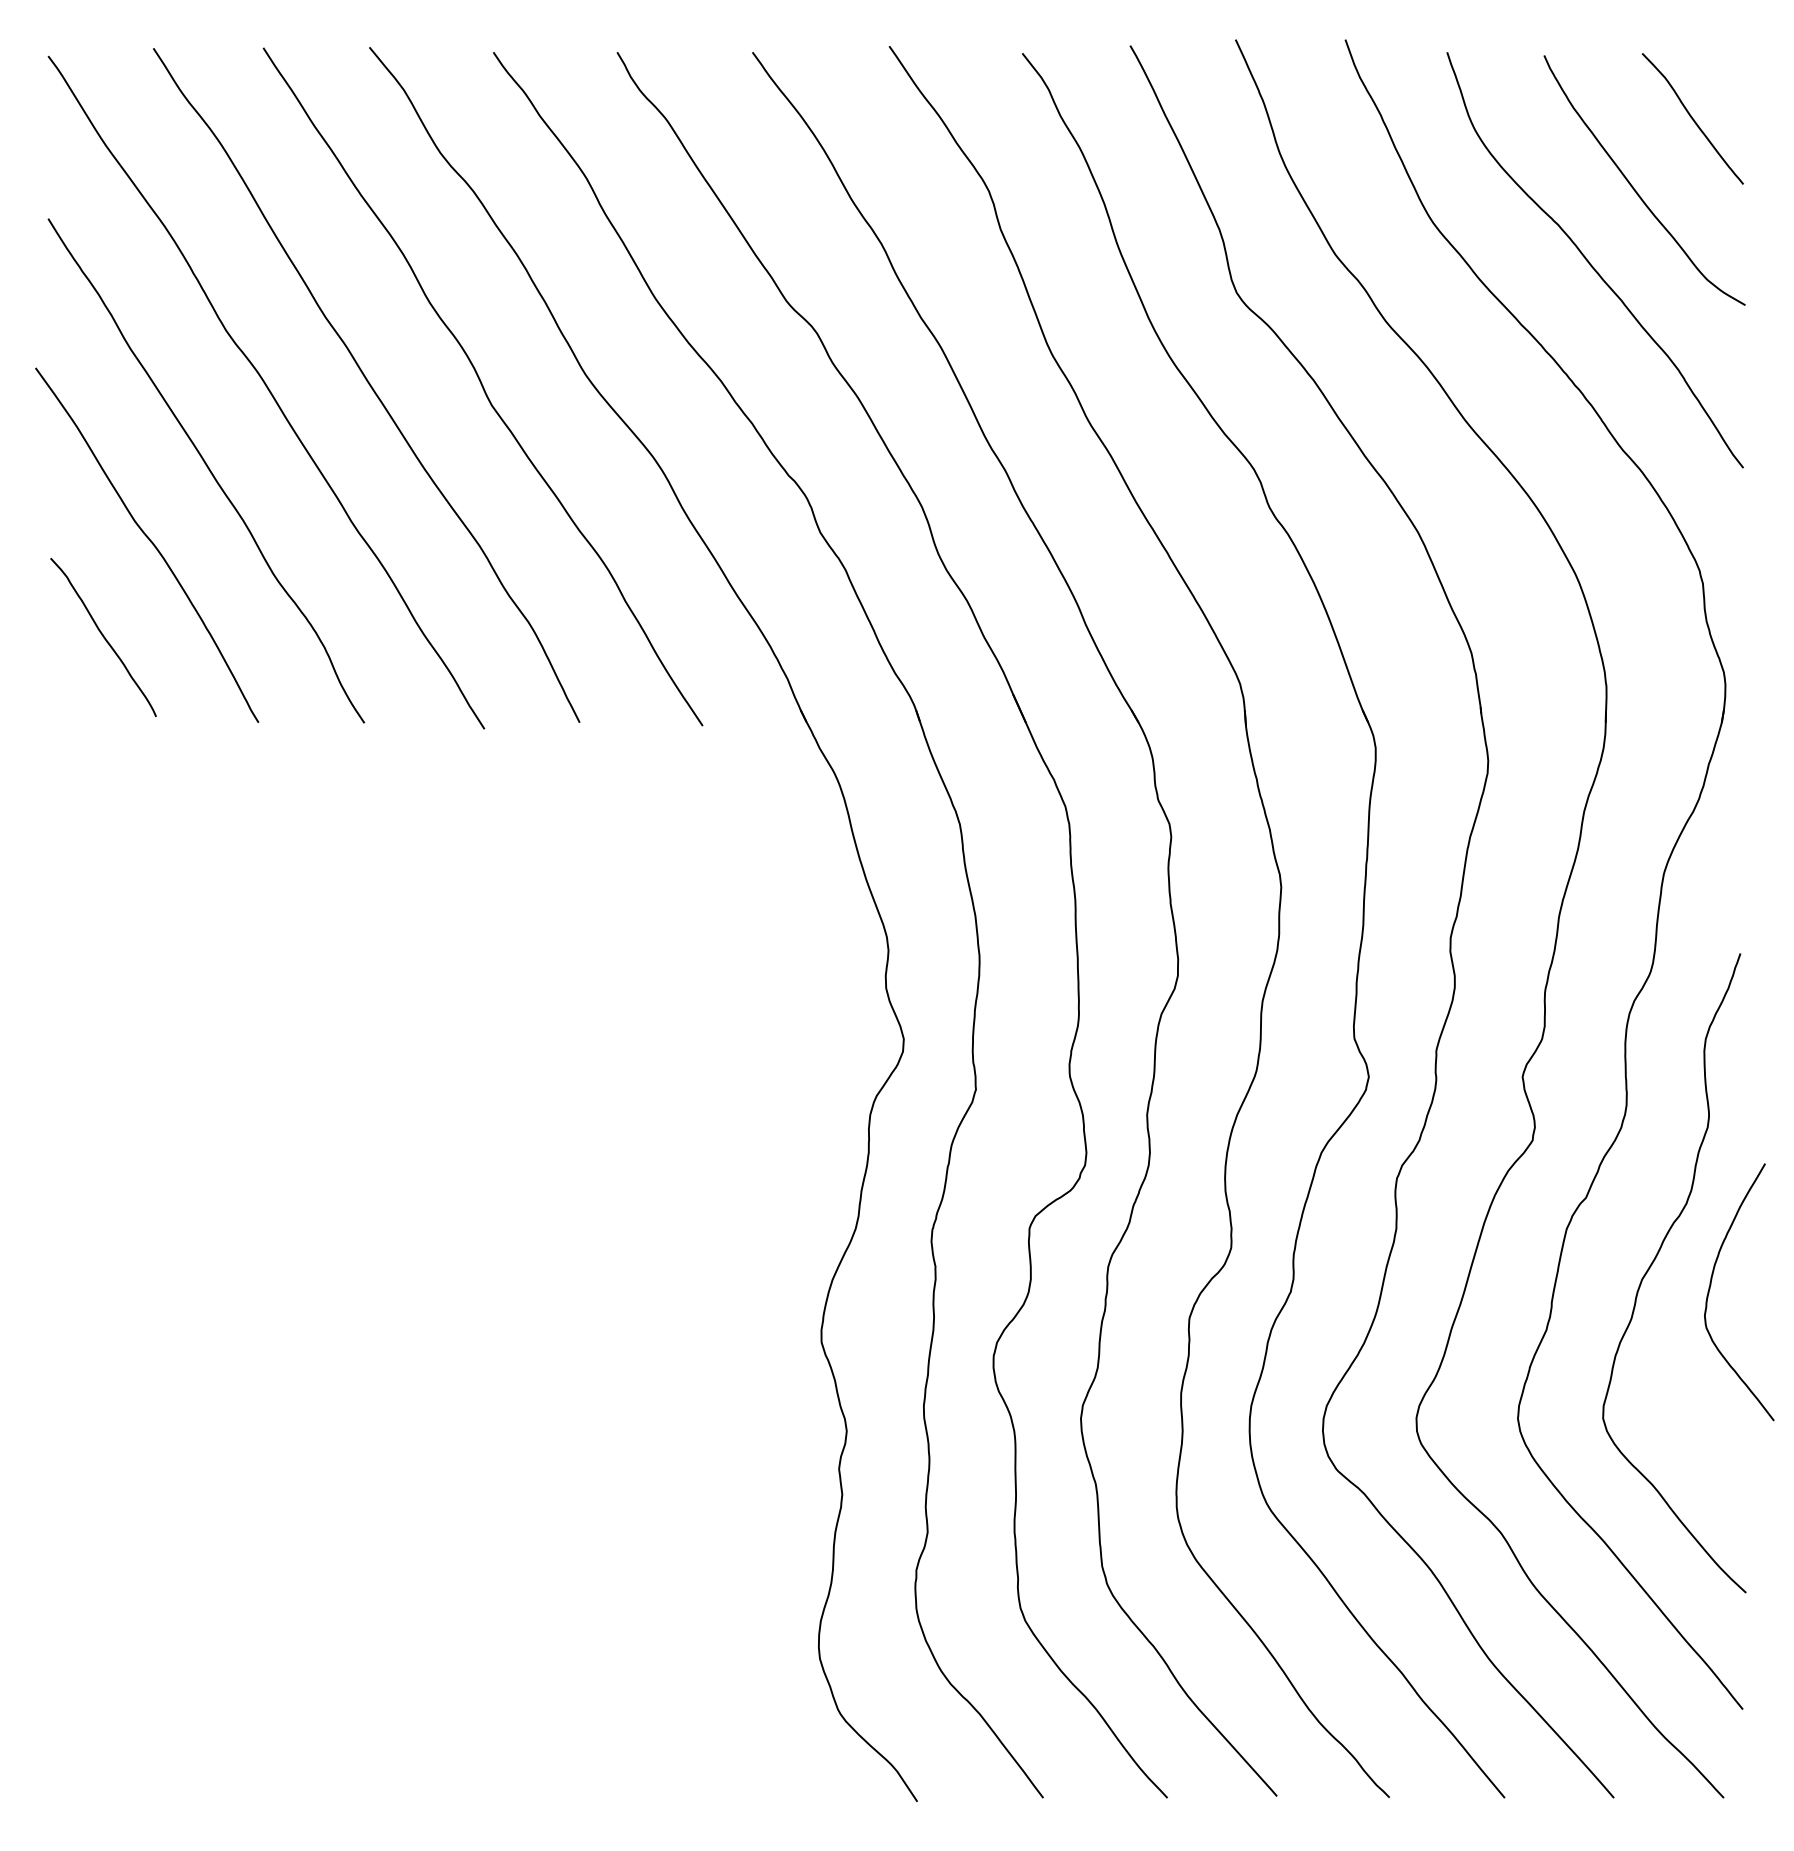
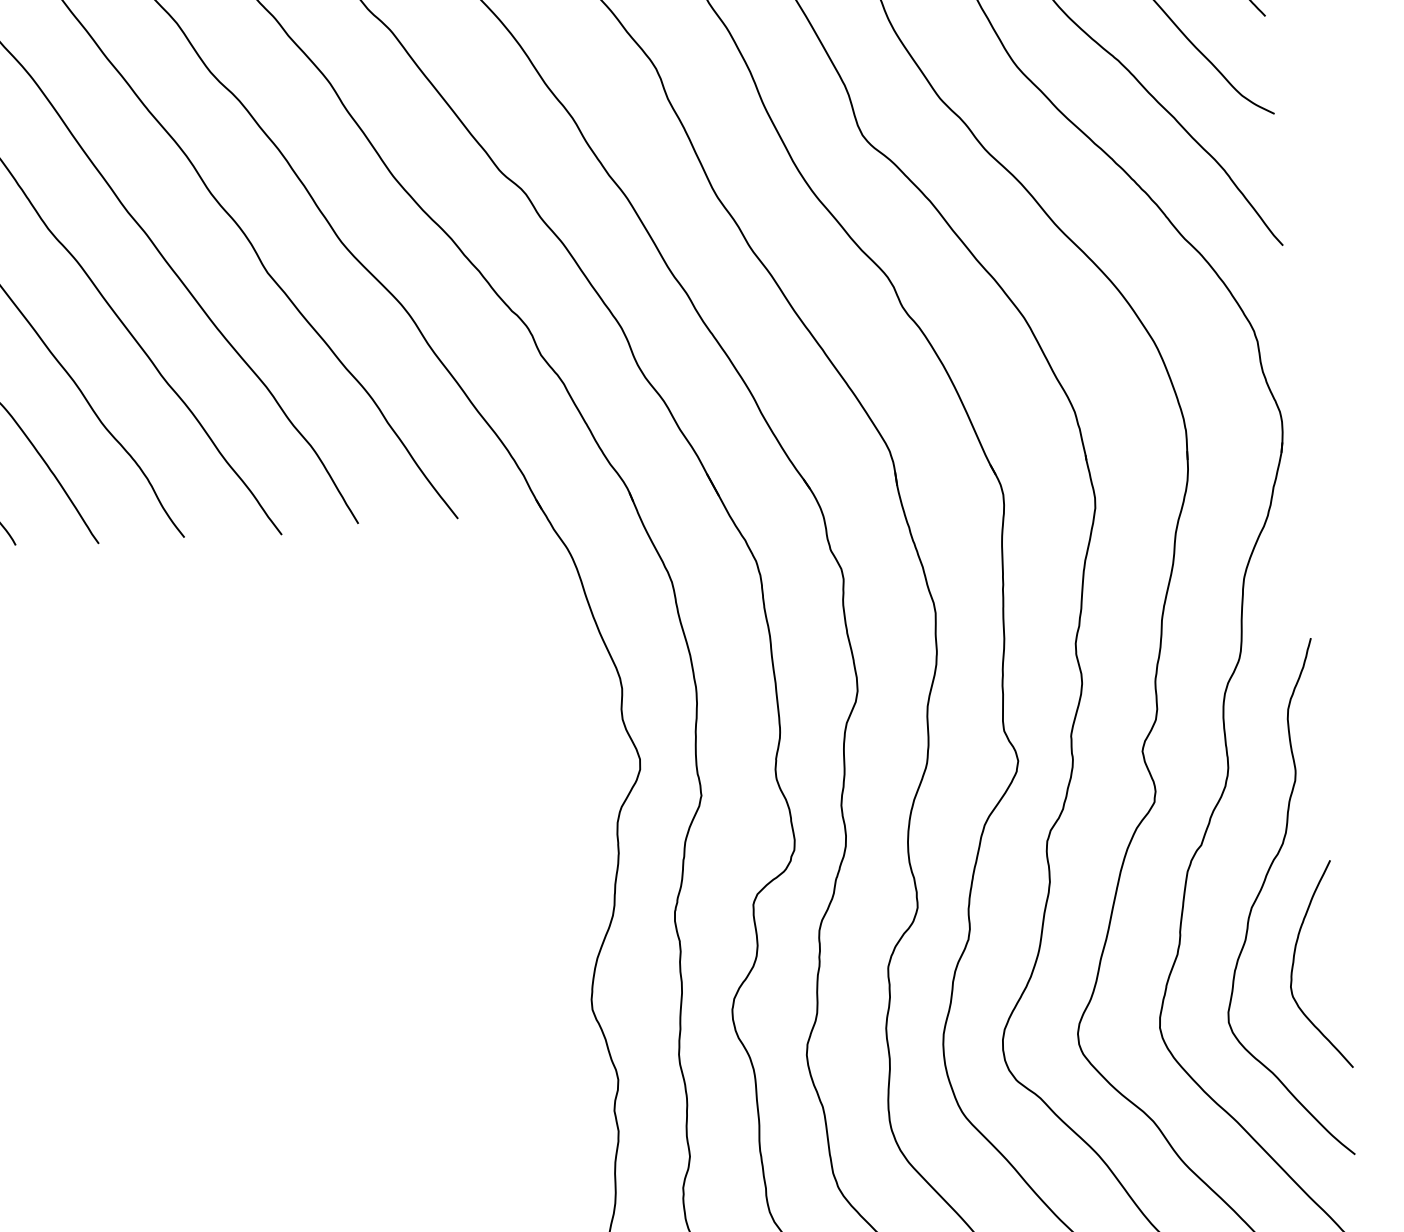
curve: (1711, 1285) -> (1294, 962), moved

